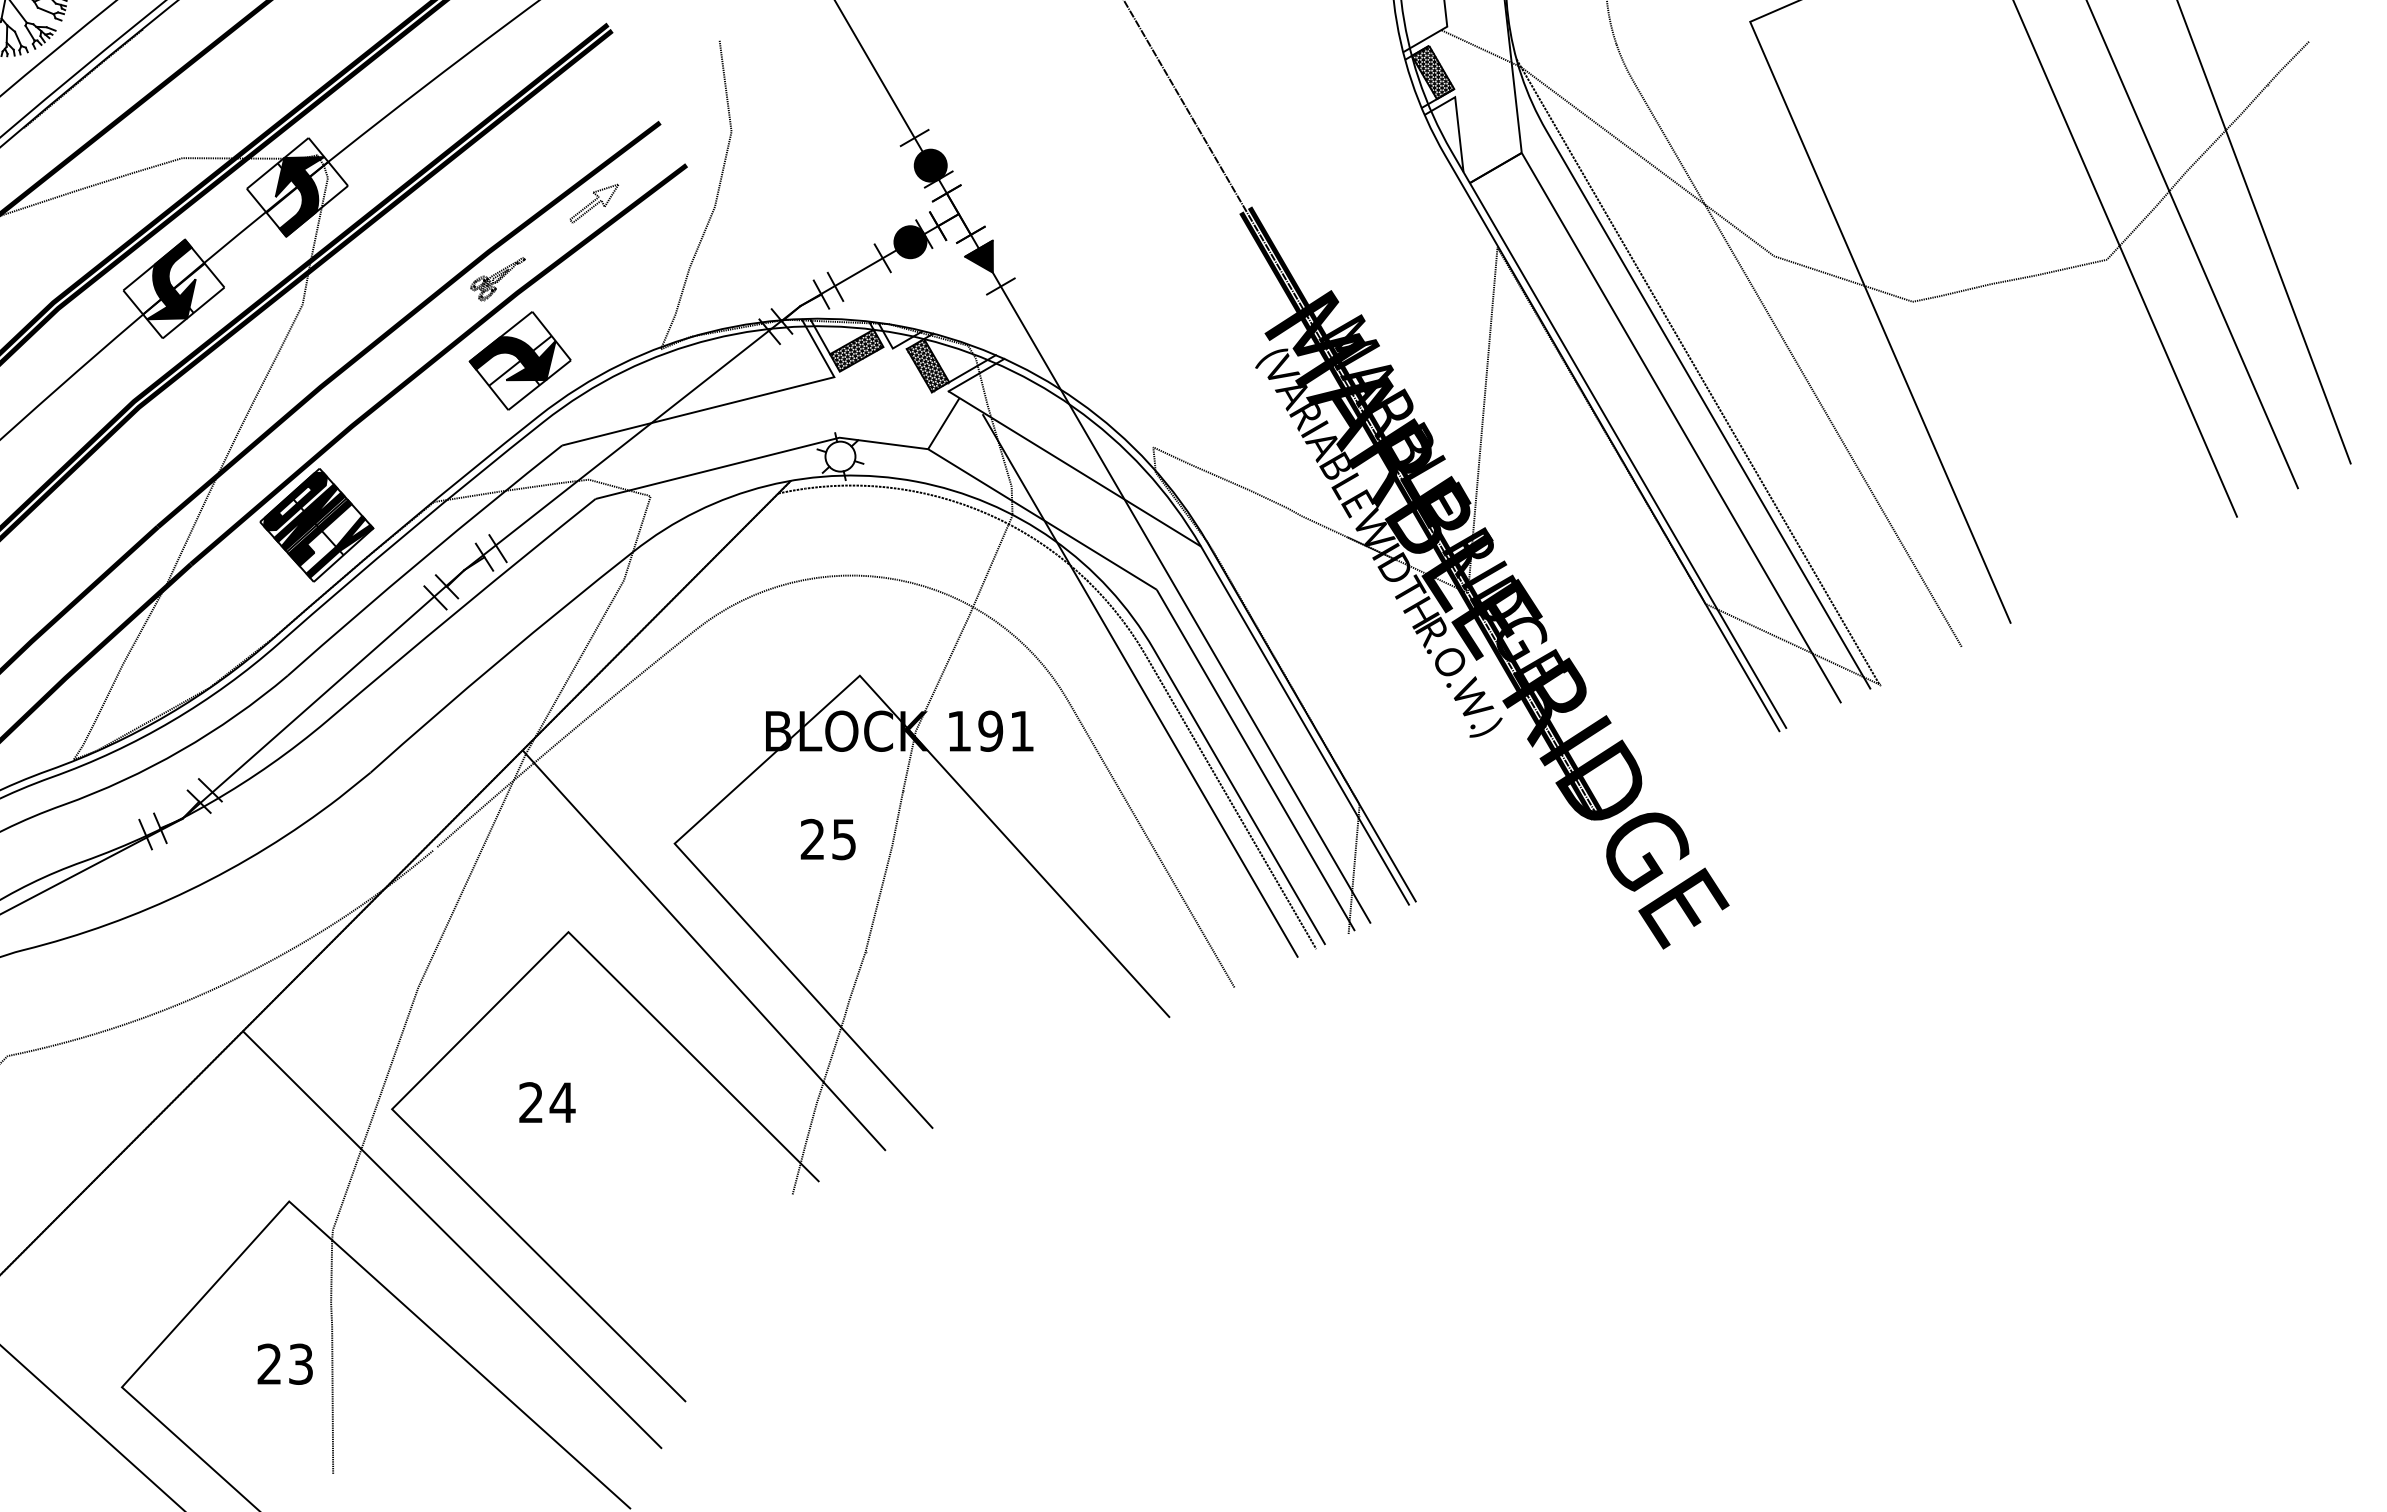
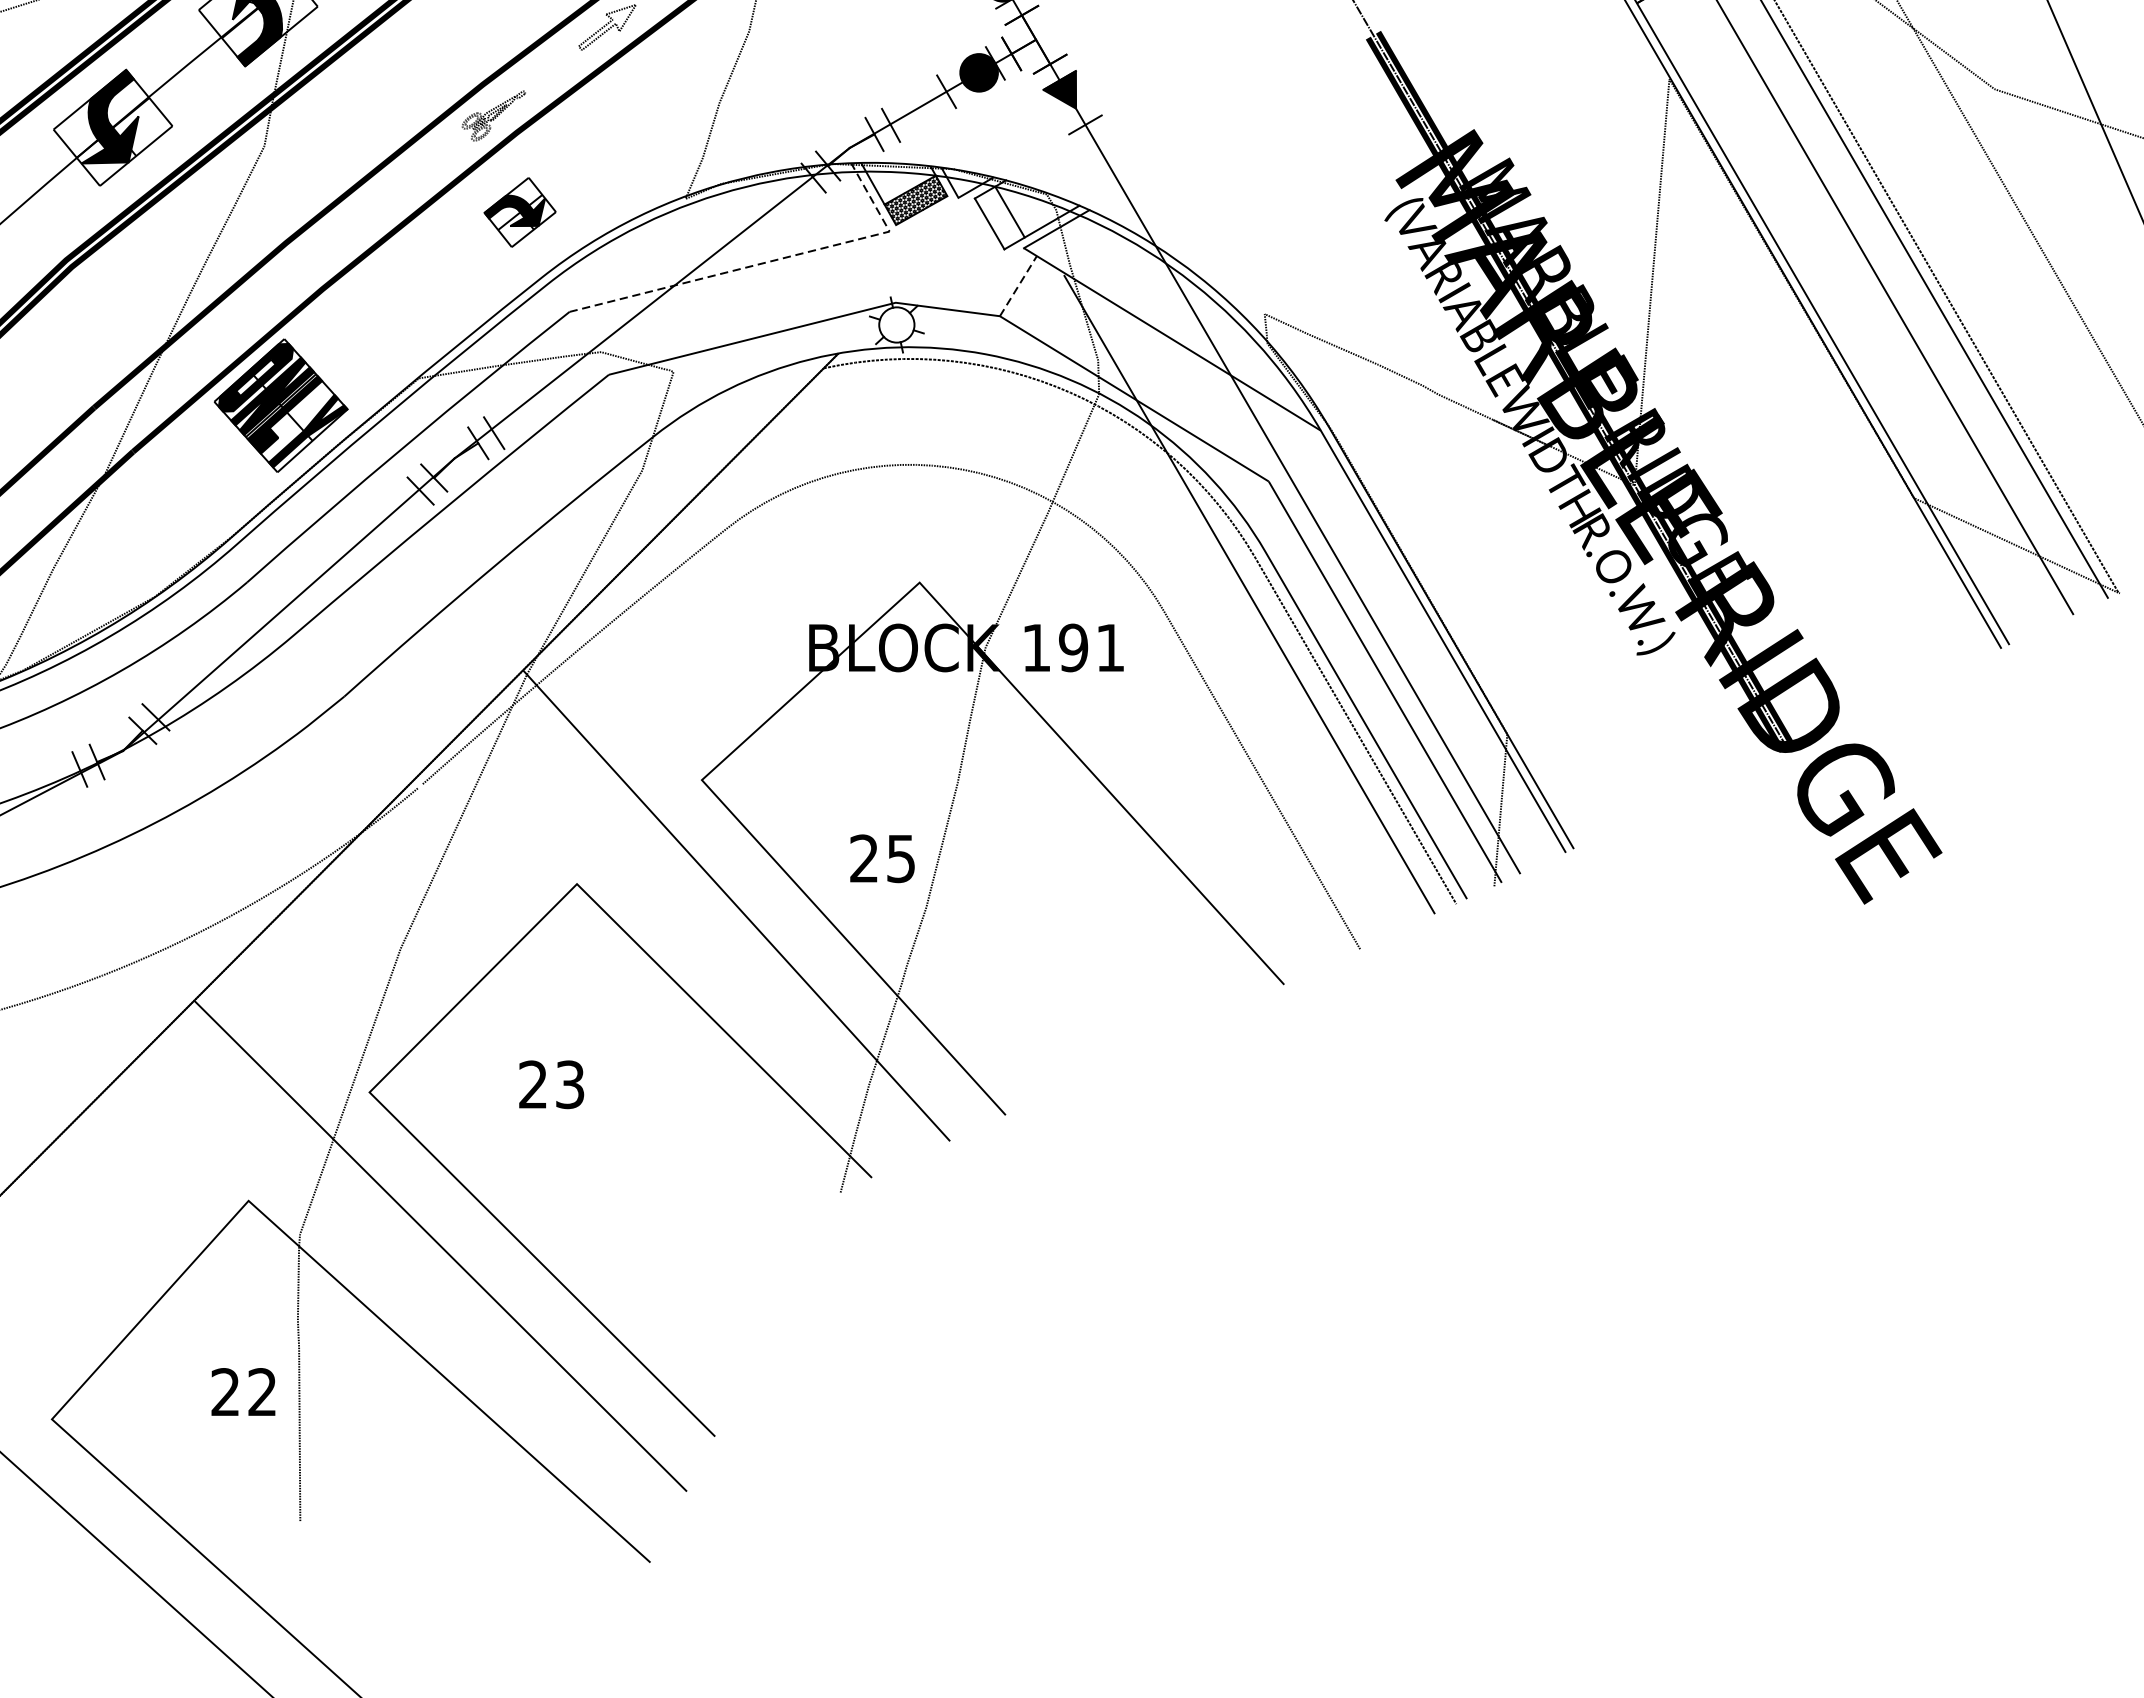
part: (519, 360) -> (519, 211), size x0.6
hatch: (927, 366) -> (999, 218), removed
line: (731, 402) -> (768, 261), solid -> dashed
line: (943, 423) -> (1018, 286), solid -> dashed
text: (827, 839) -> (881, 858), moved
text: (562, 1102) -> (569, 1084), 24 -> 23
text: (300, 1363) -> (261, 1391), 23 -> 22

